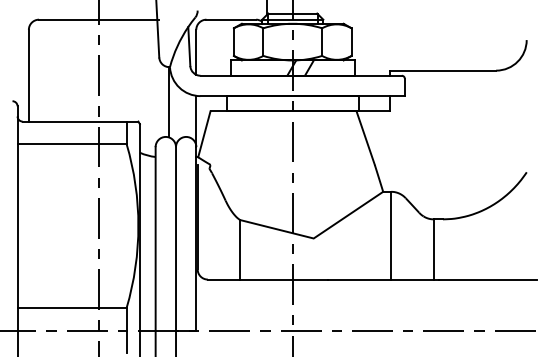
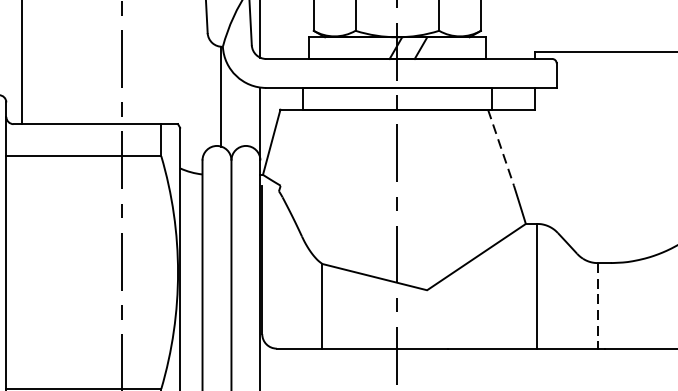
line: (365, 138) -> (500, 148), solid -> dashed
line: (433, 249) -> (597, 305), solid -> dashed

